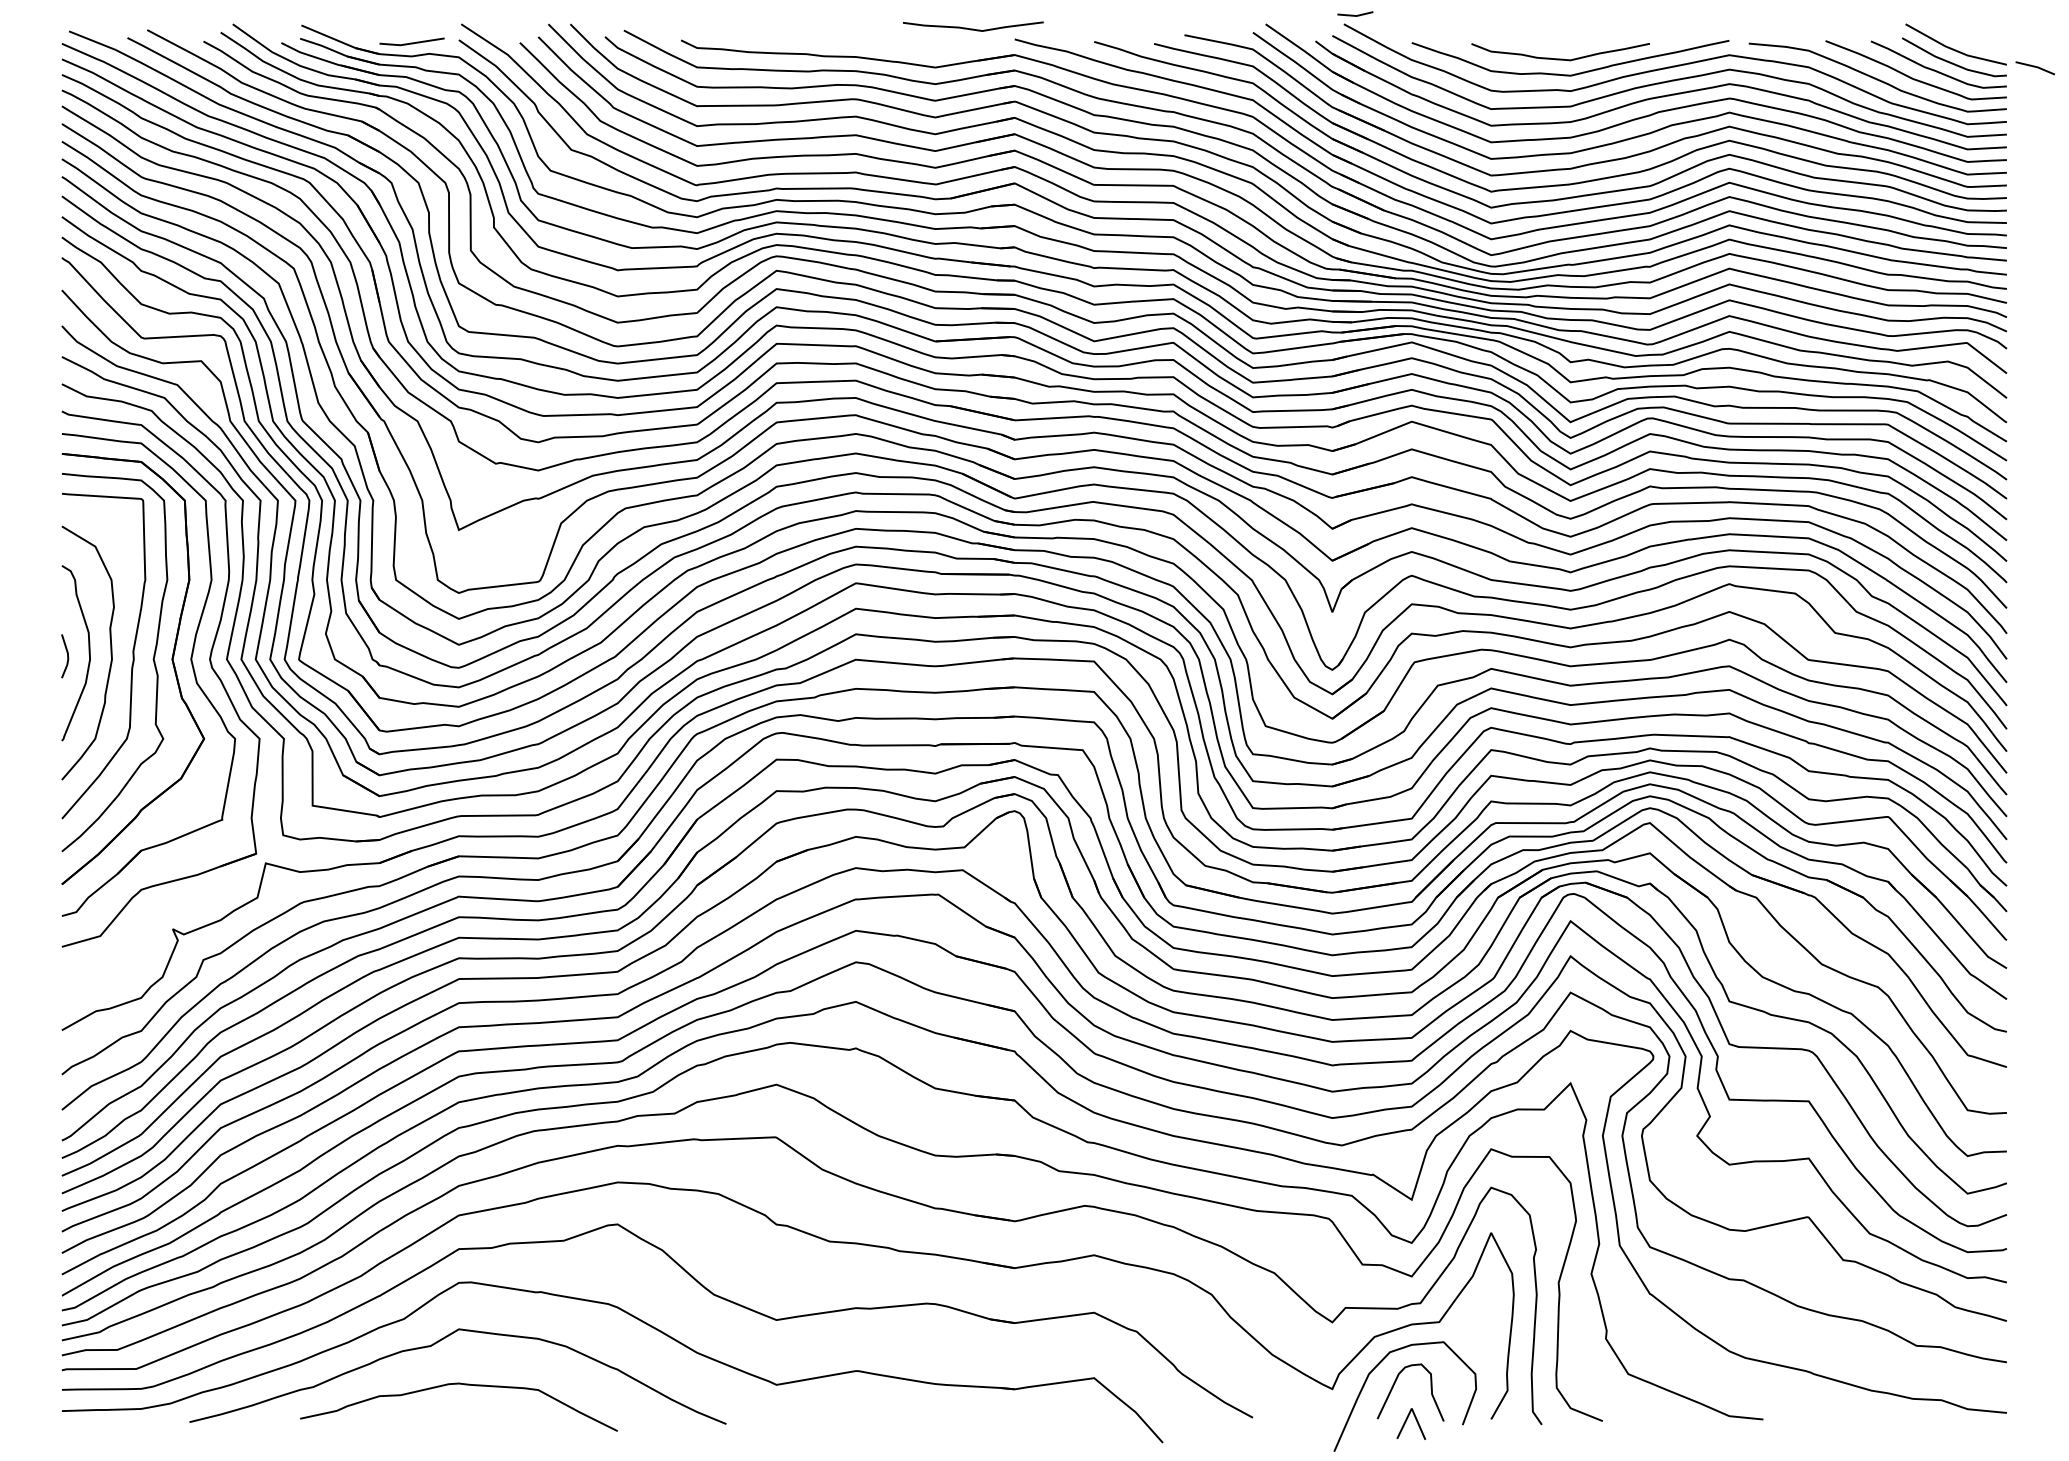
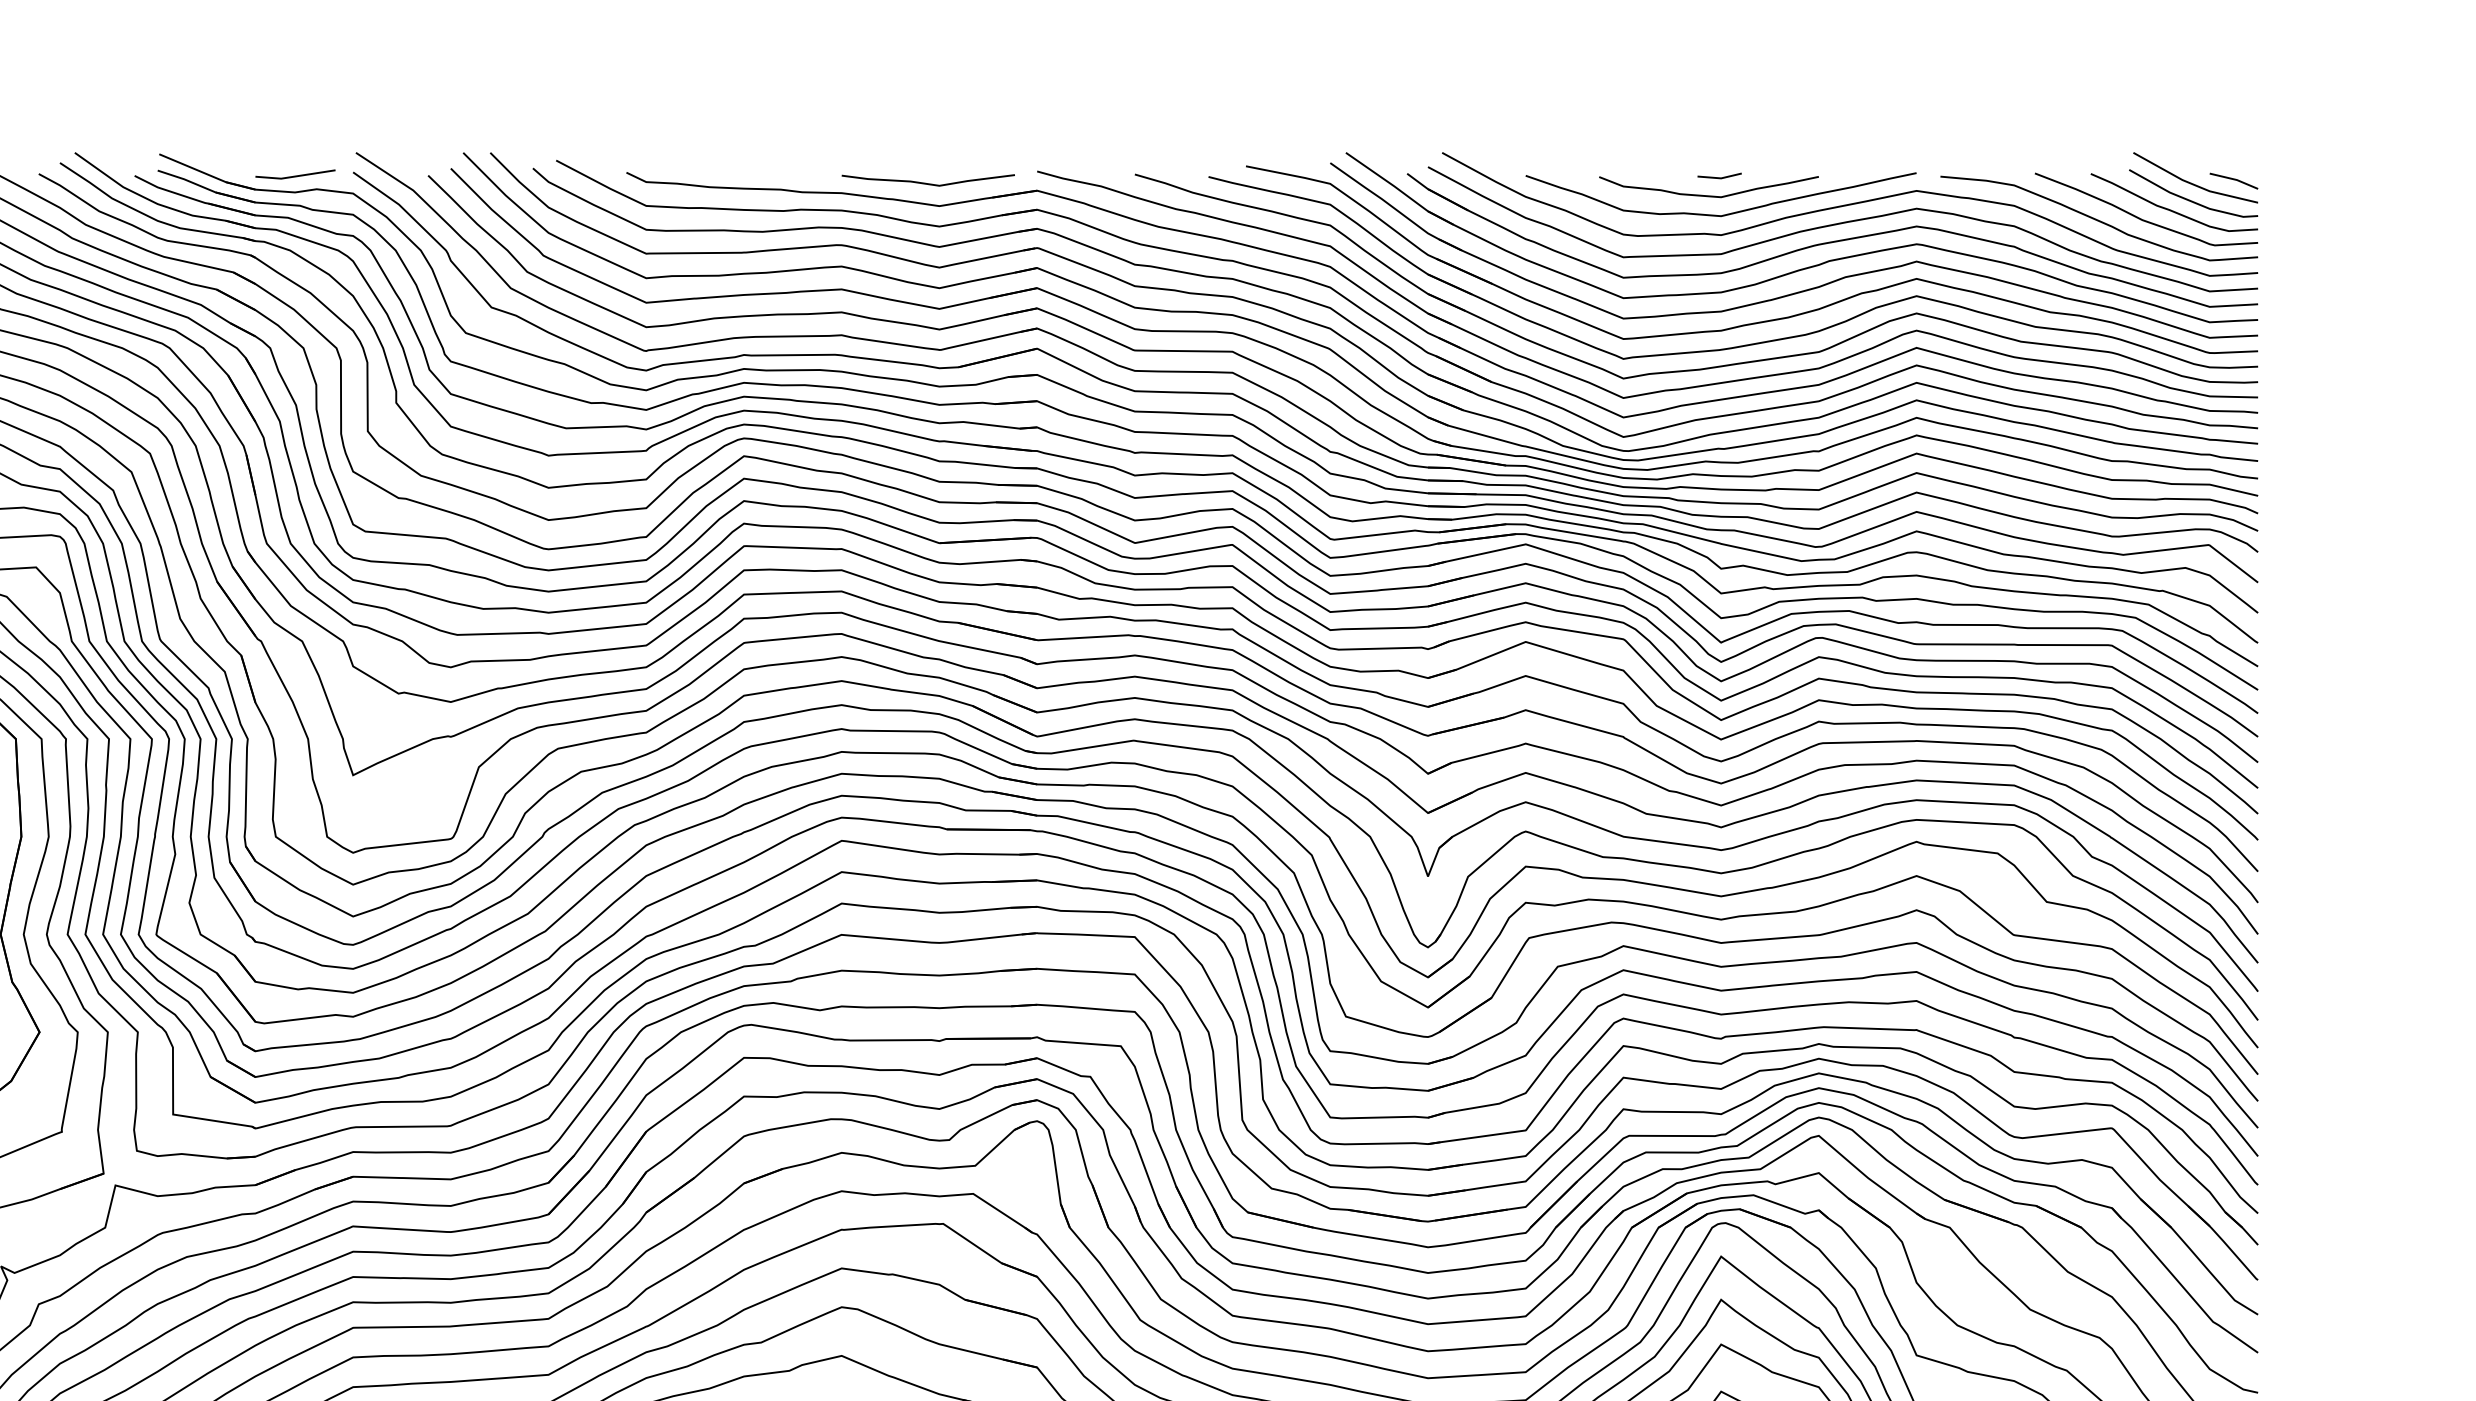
line: (1355, 15) -> (1719, 177), moved
curve: (973, 28) -> (928, 182), moved
line: (2034, 67) -> (2232, 180), moved

